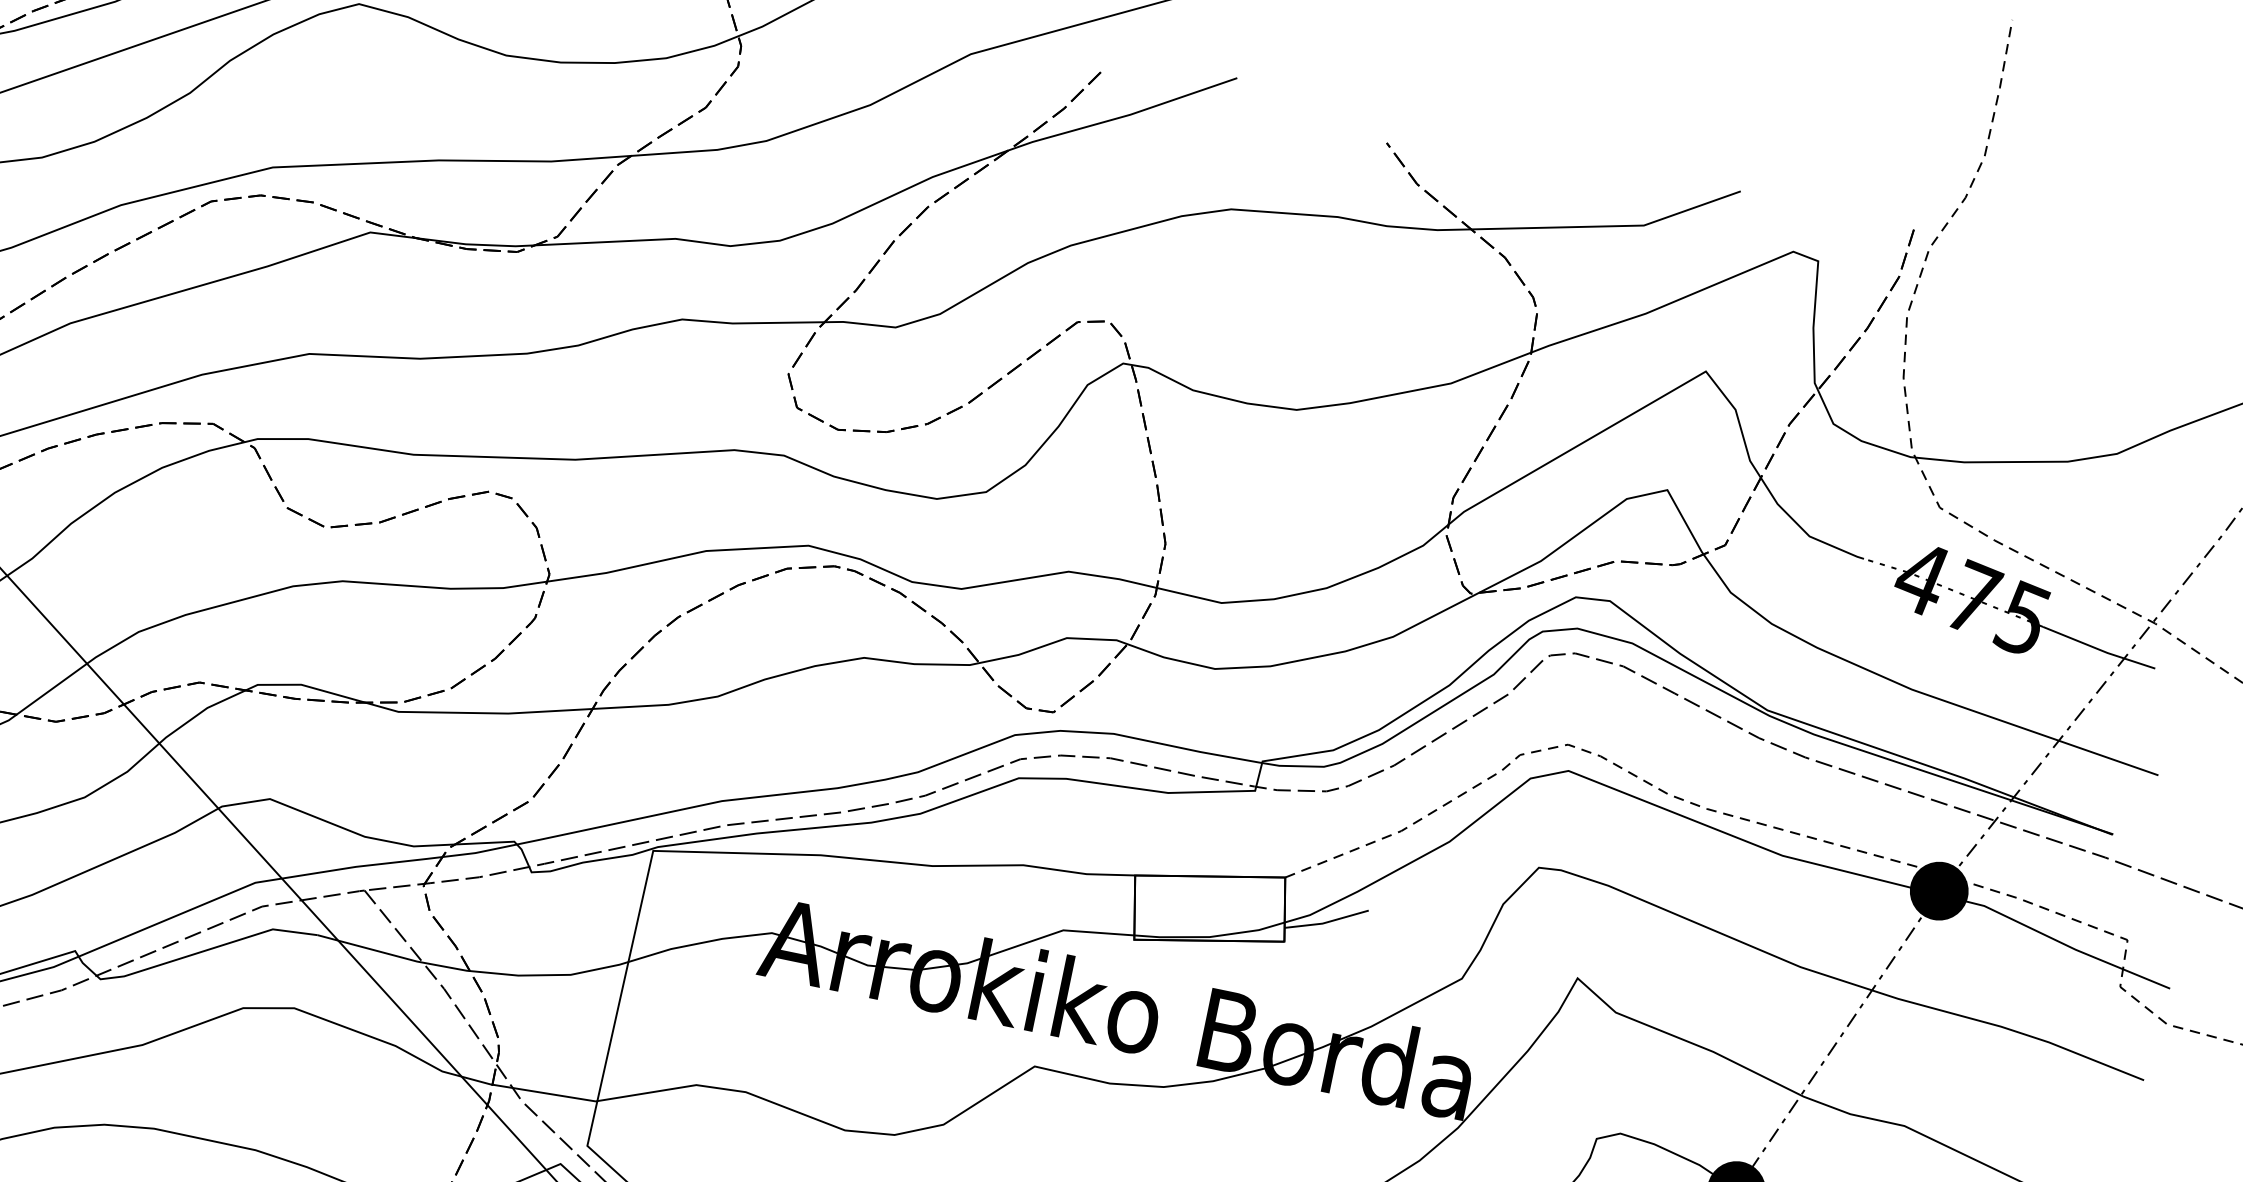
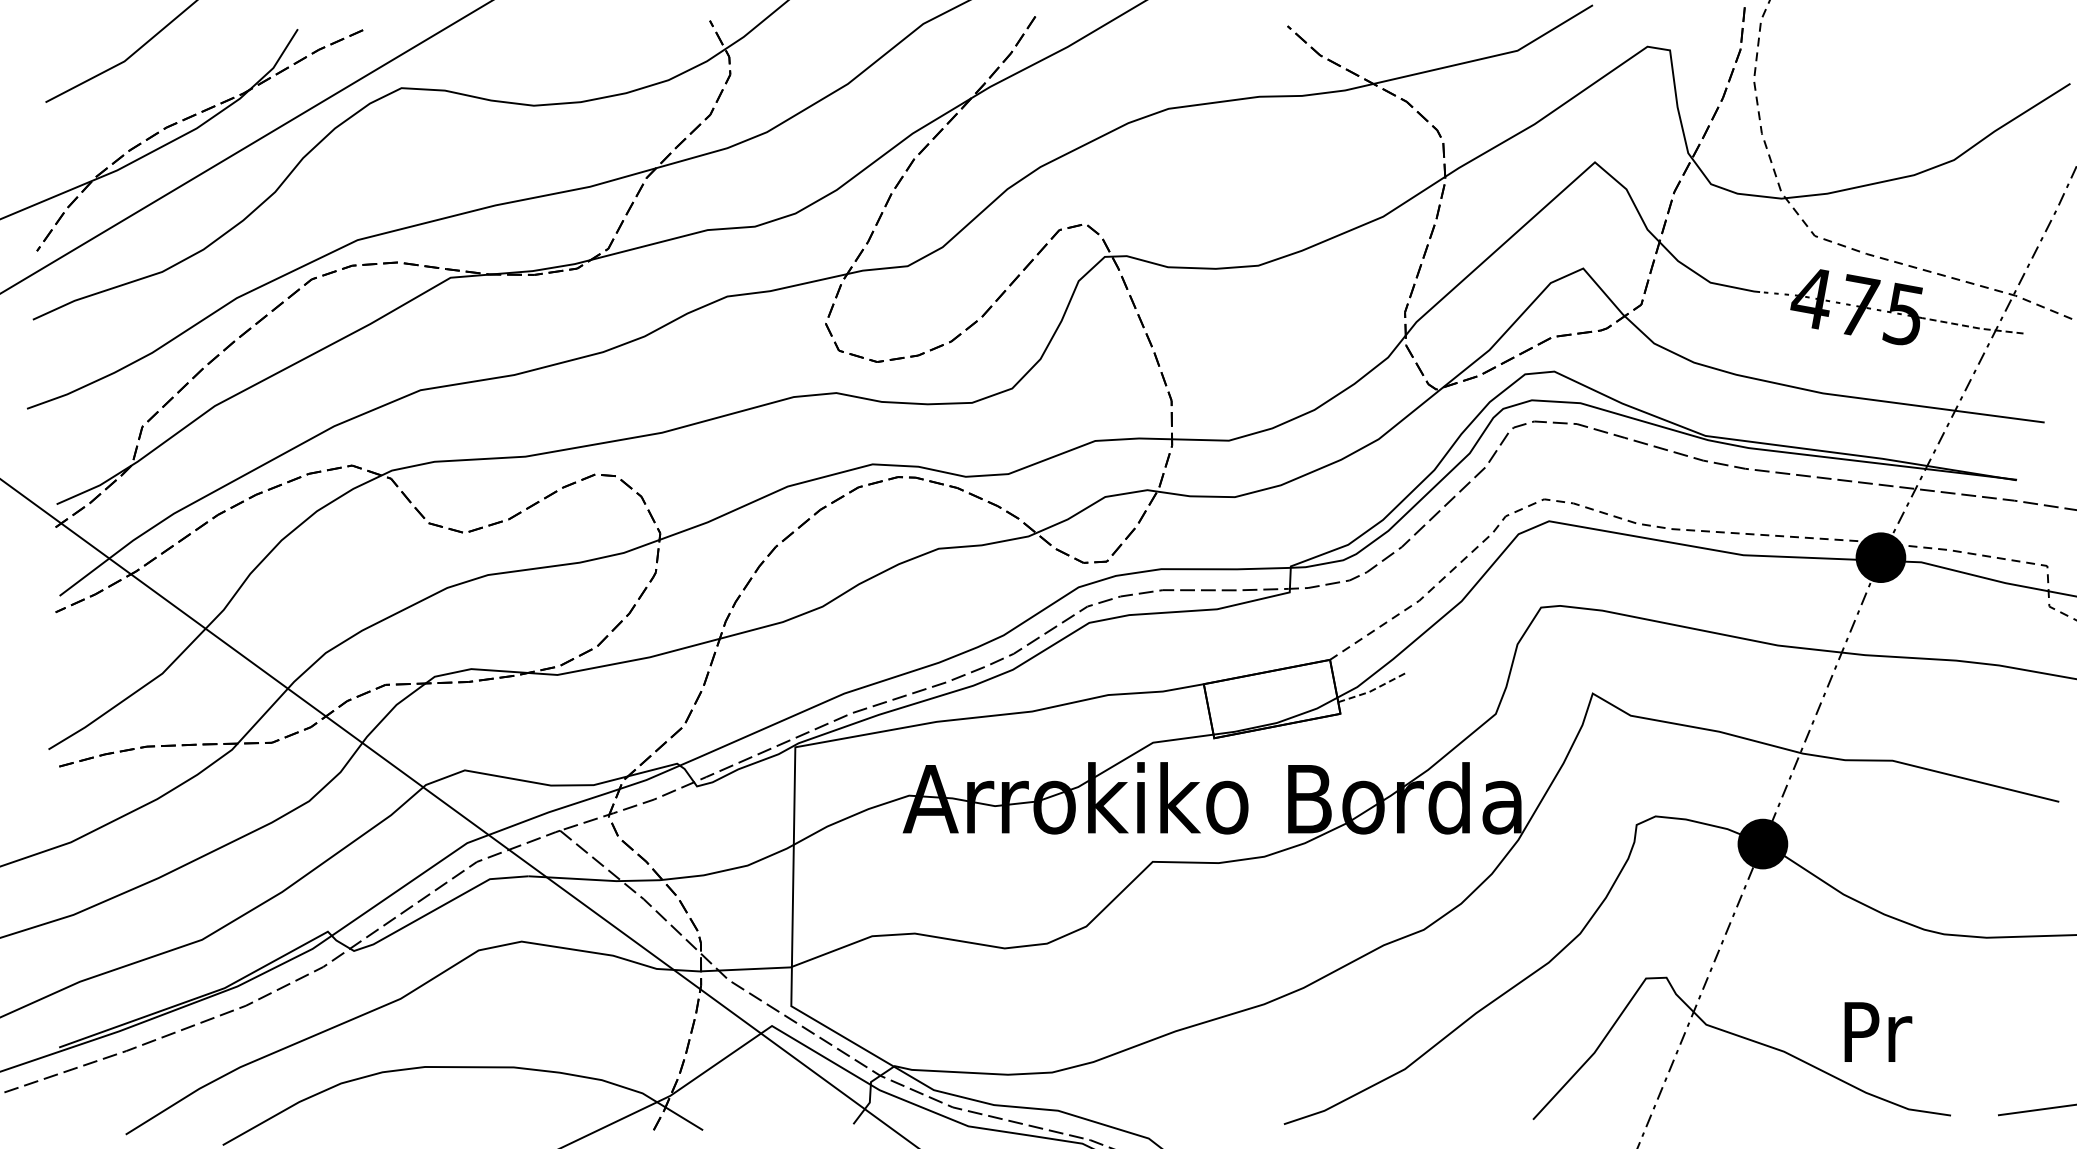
line: (2098, 649) -> (1972, 327), solid -> dashed
line: (1326, 922) -> (1372, 690), solid -> dashed

